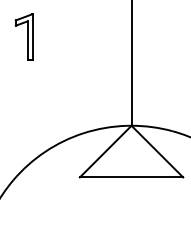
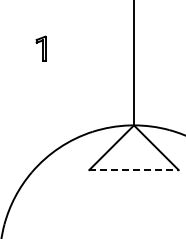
part: (23, 36) -> (40, 48), size x0.6
line: (130, 177) -> (133, 170), solid -> dashed

